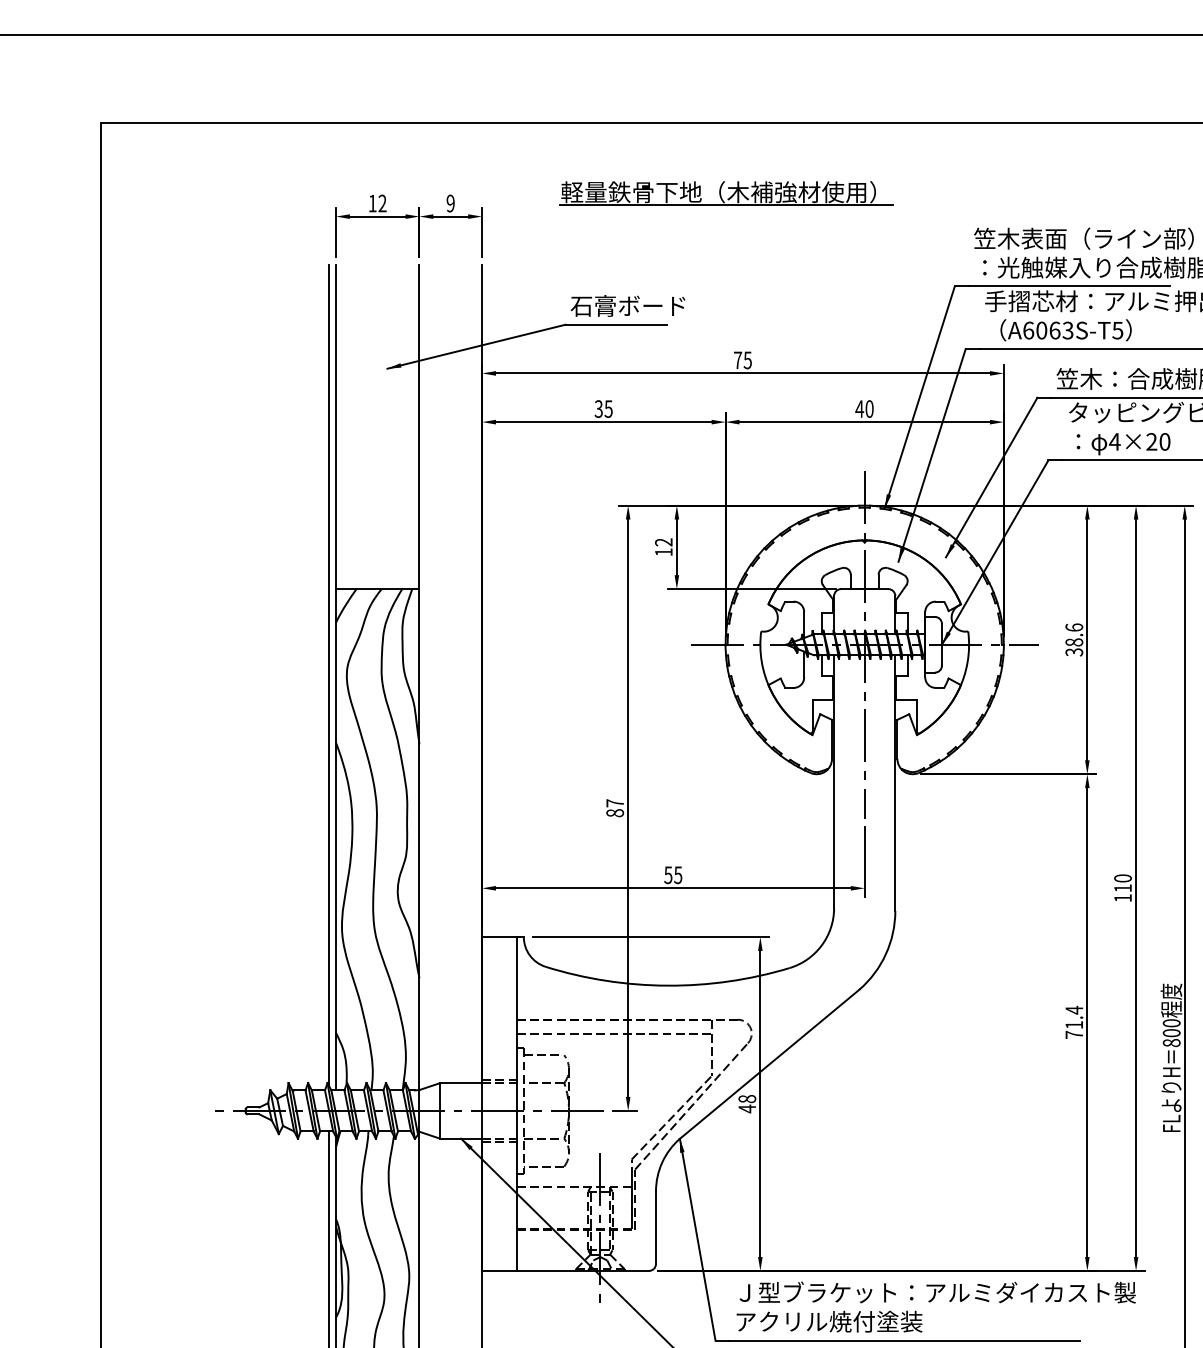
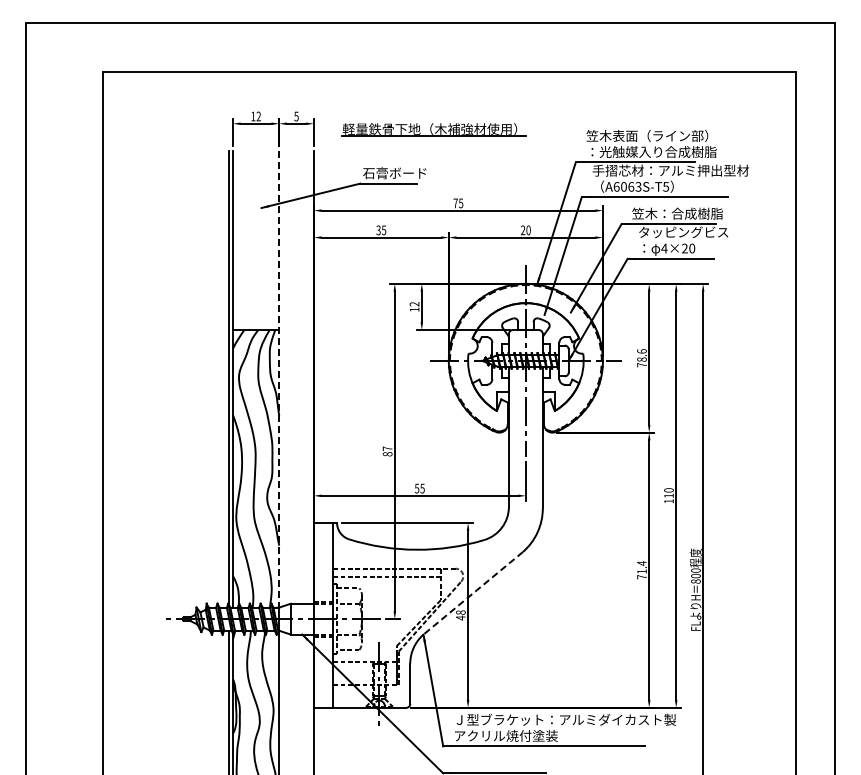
part: (725, 192) -> (433, 129), moved
text: (450, 203) -> (296, 116), 9 -> 5
text: (858, 409) -> (522, 230), 40 -> 20
text: (1073, 651) -> (641, 364), 38.6 -> 78.6
line: (419, 678) -> (279, 379), solid -> dashed
line: (770, 1064) -> (473, 593), solid -> dashed

